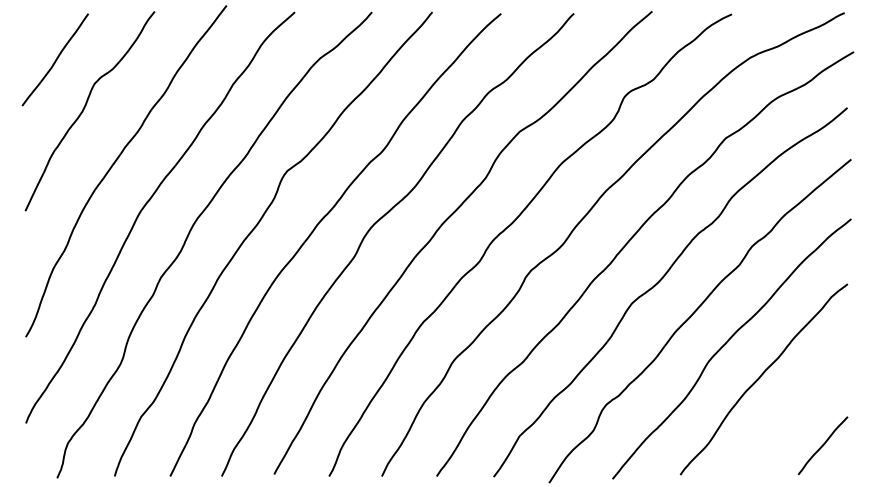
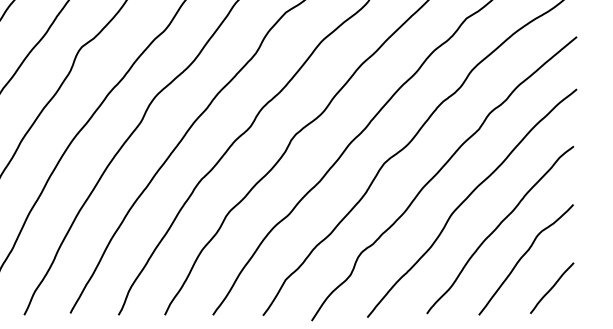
curve: (790, 409) -> (523, 256), added

